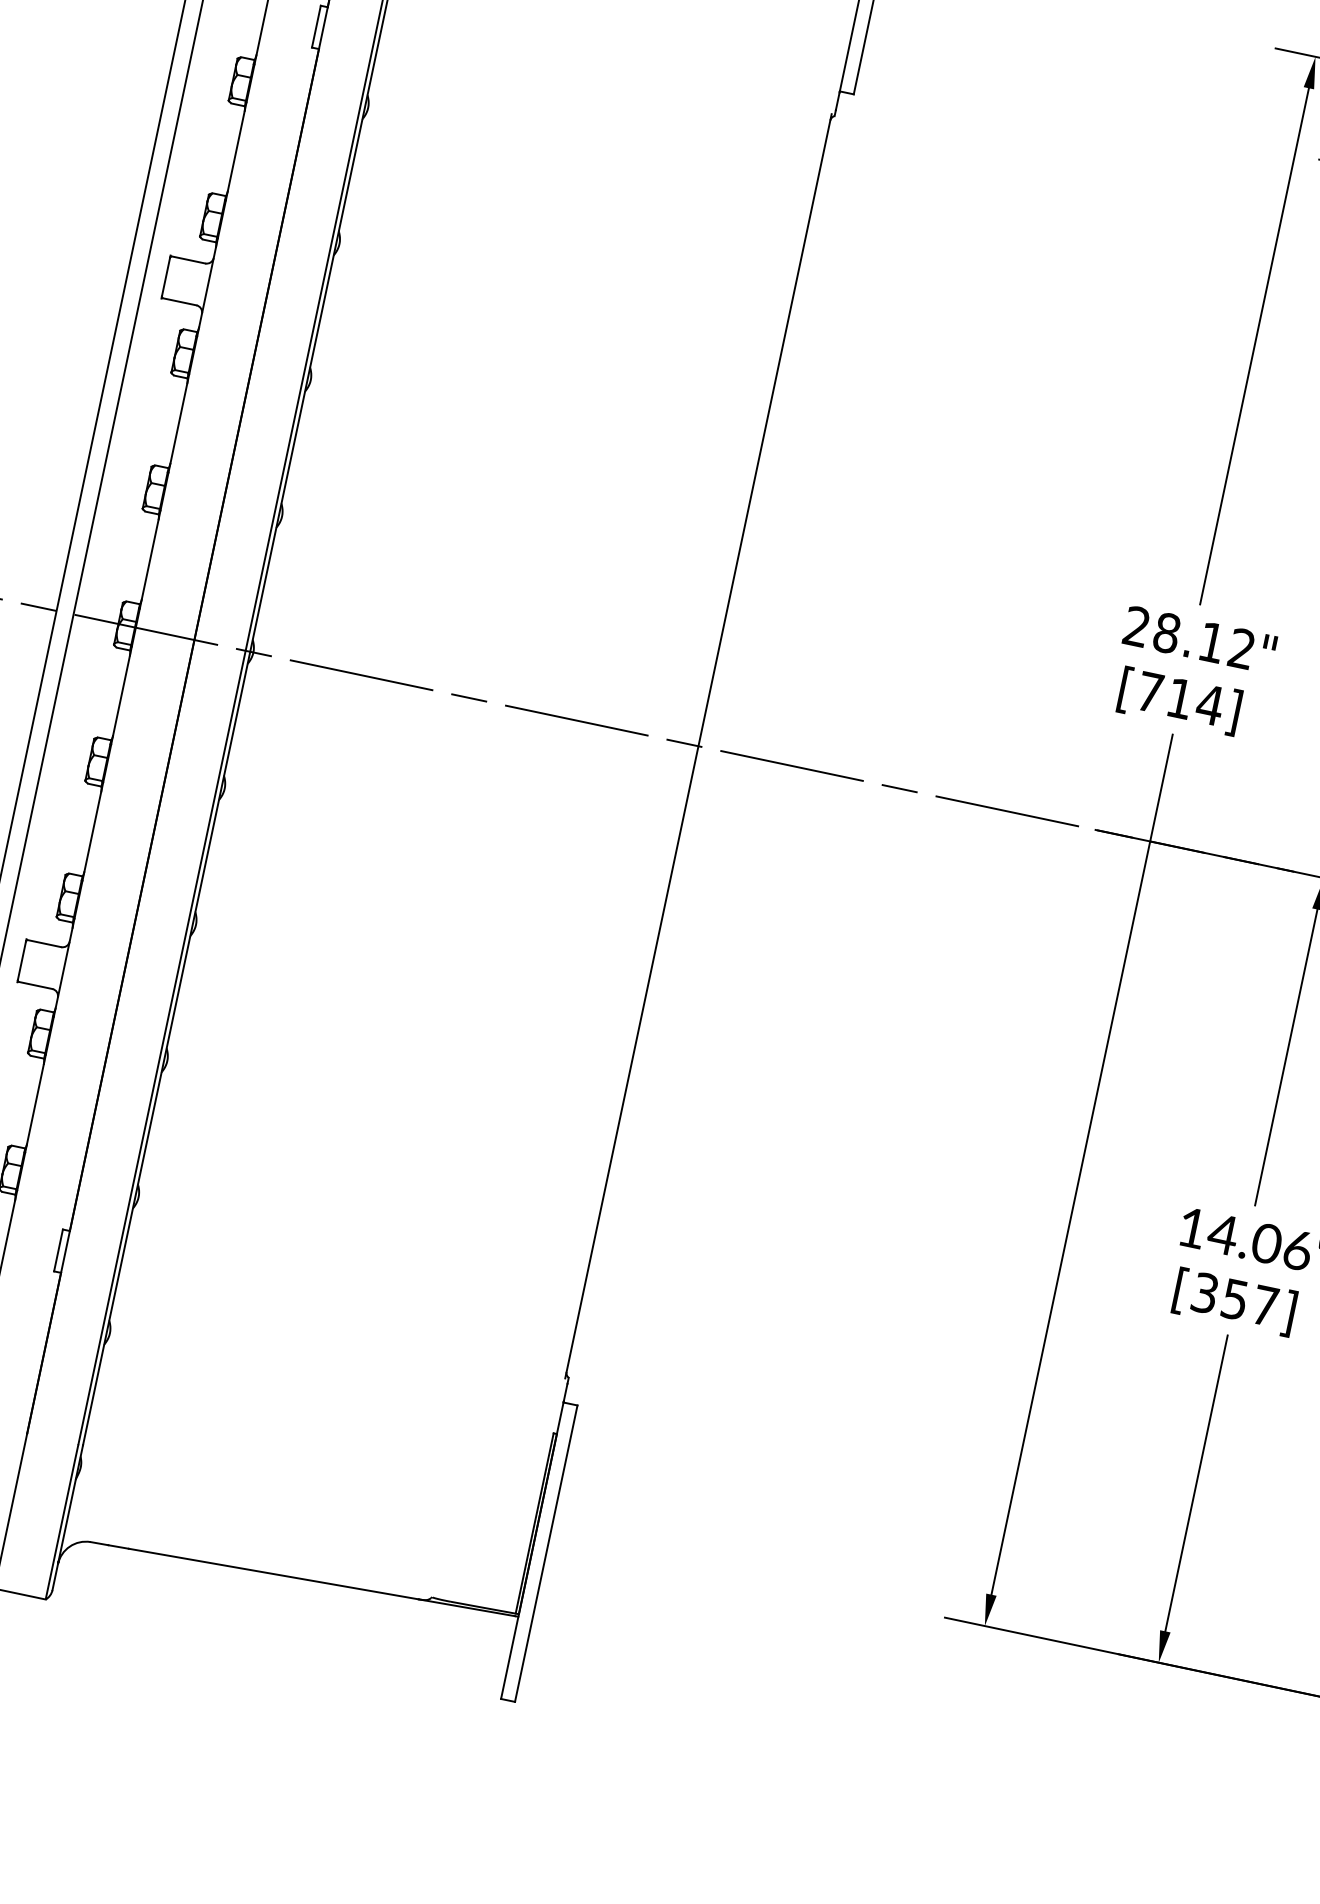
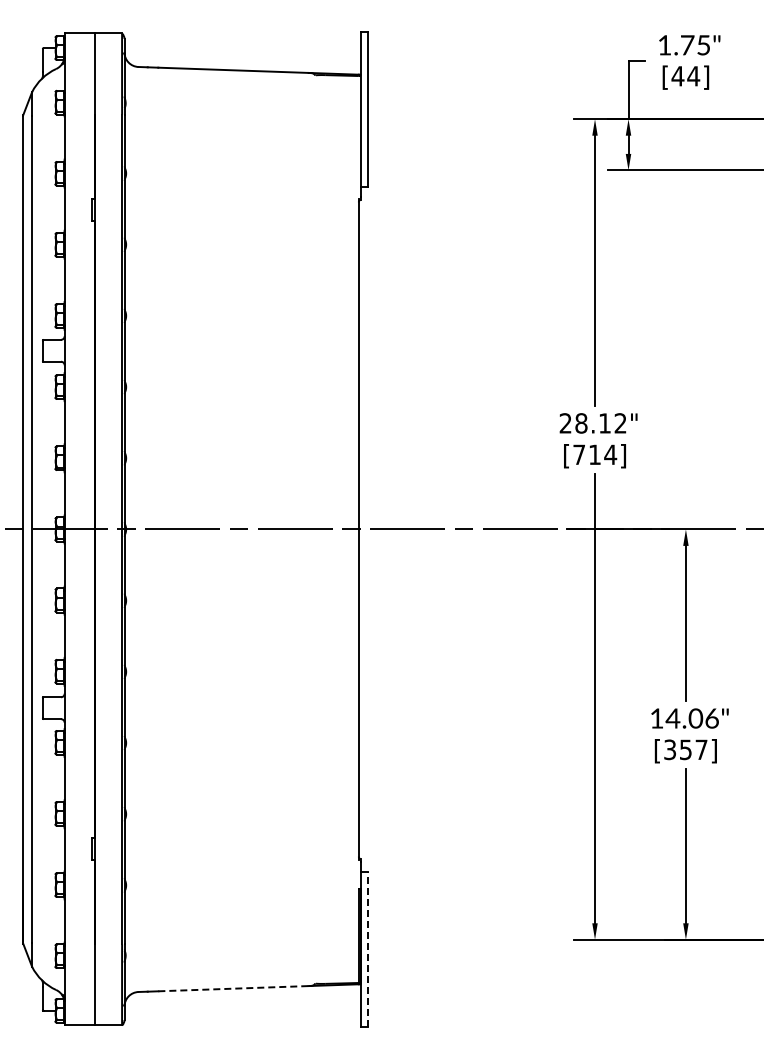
line: (545, 1553) -> (367, 949), solid -> dashed
line: (275, 1574) -> (234, 988), solid -> dashed

